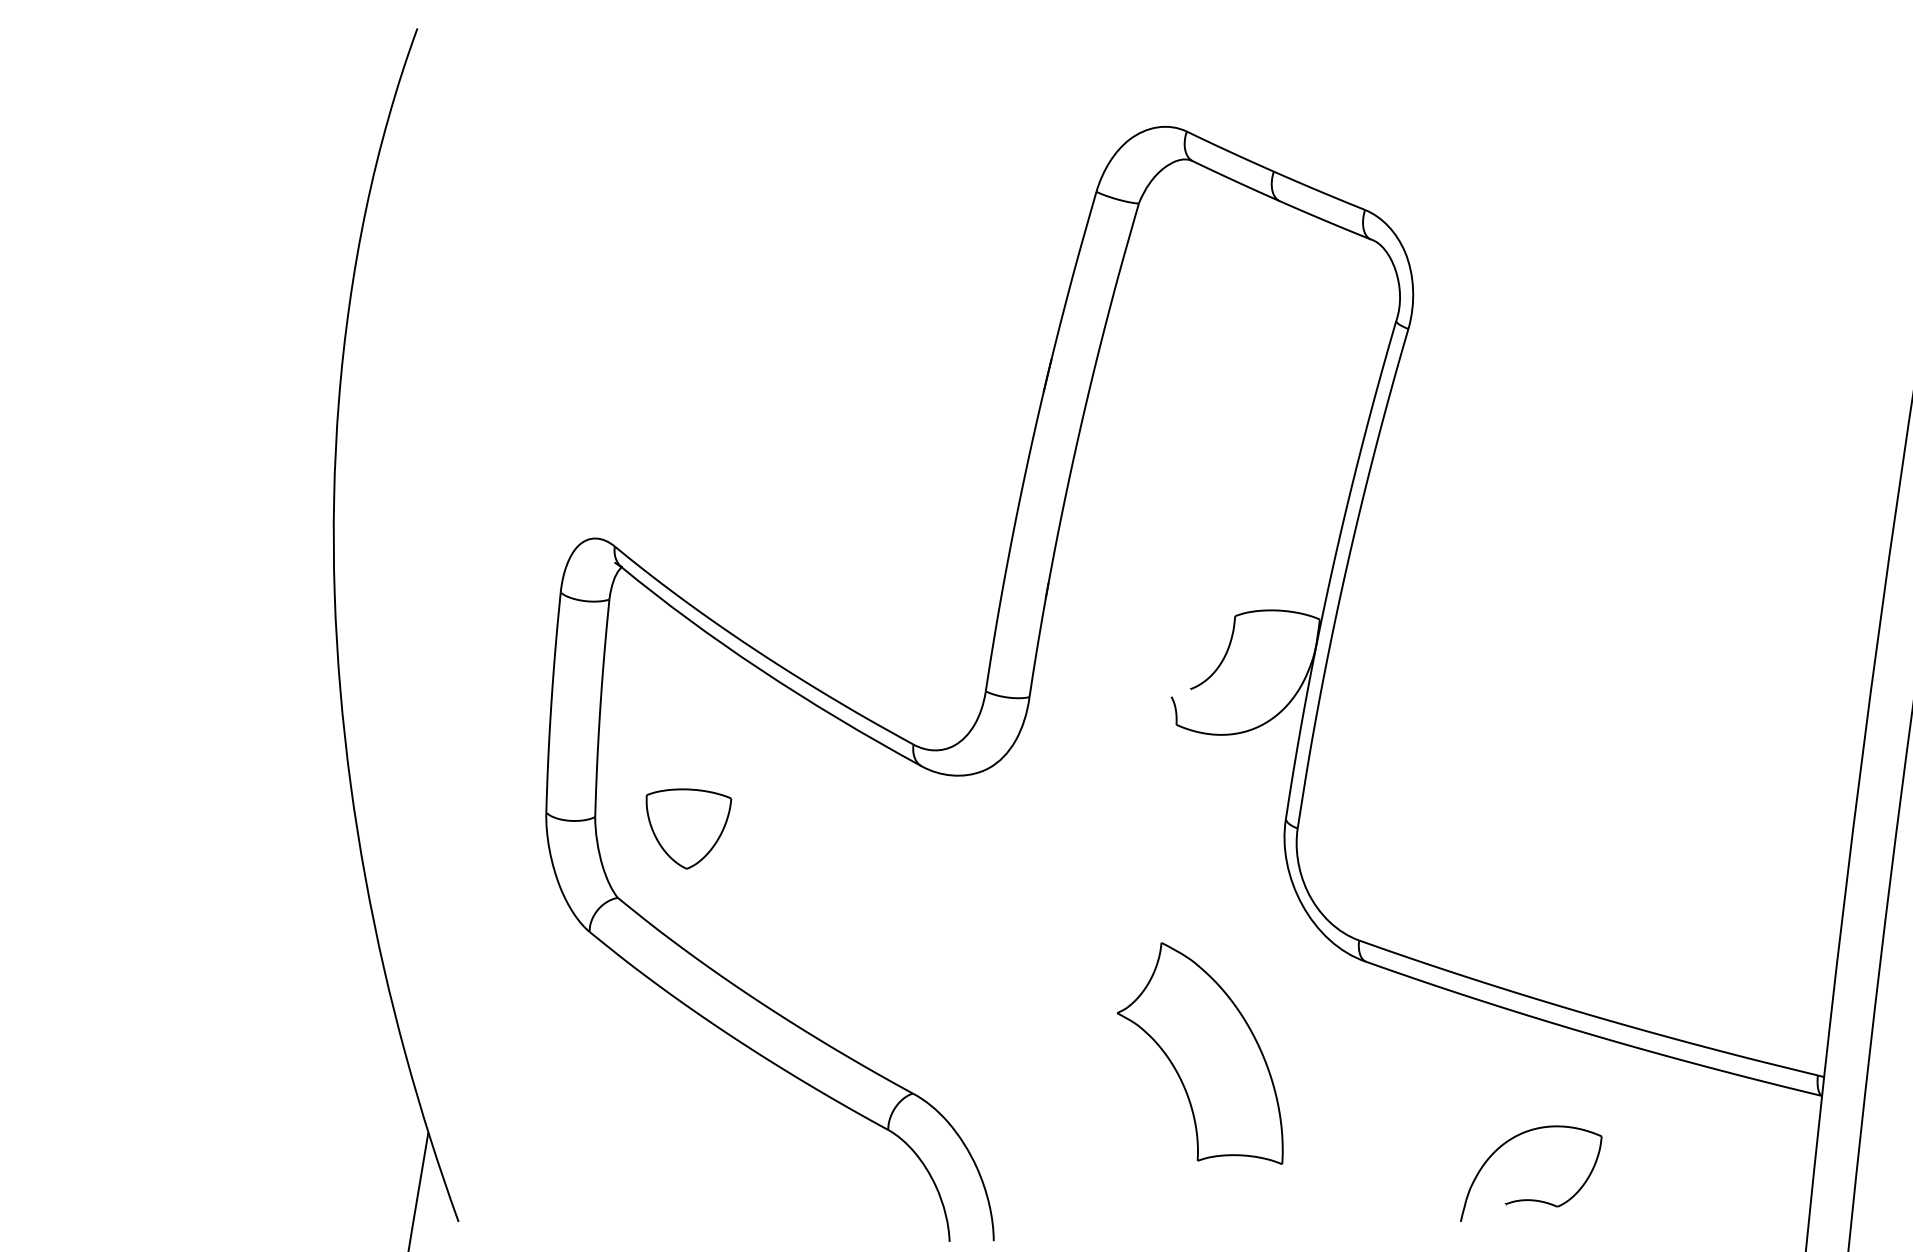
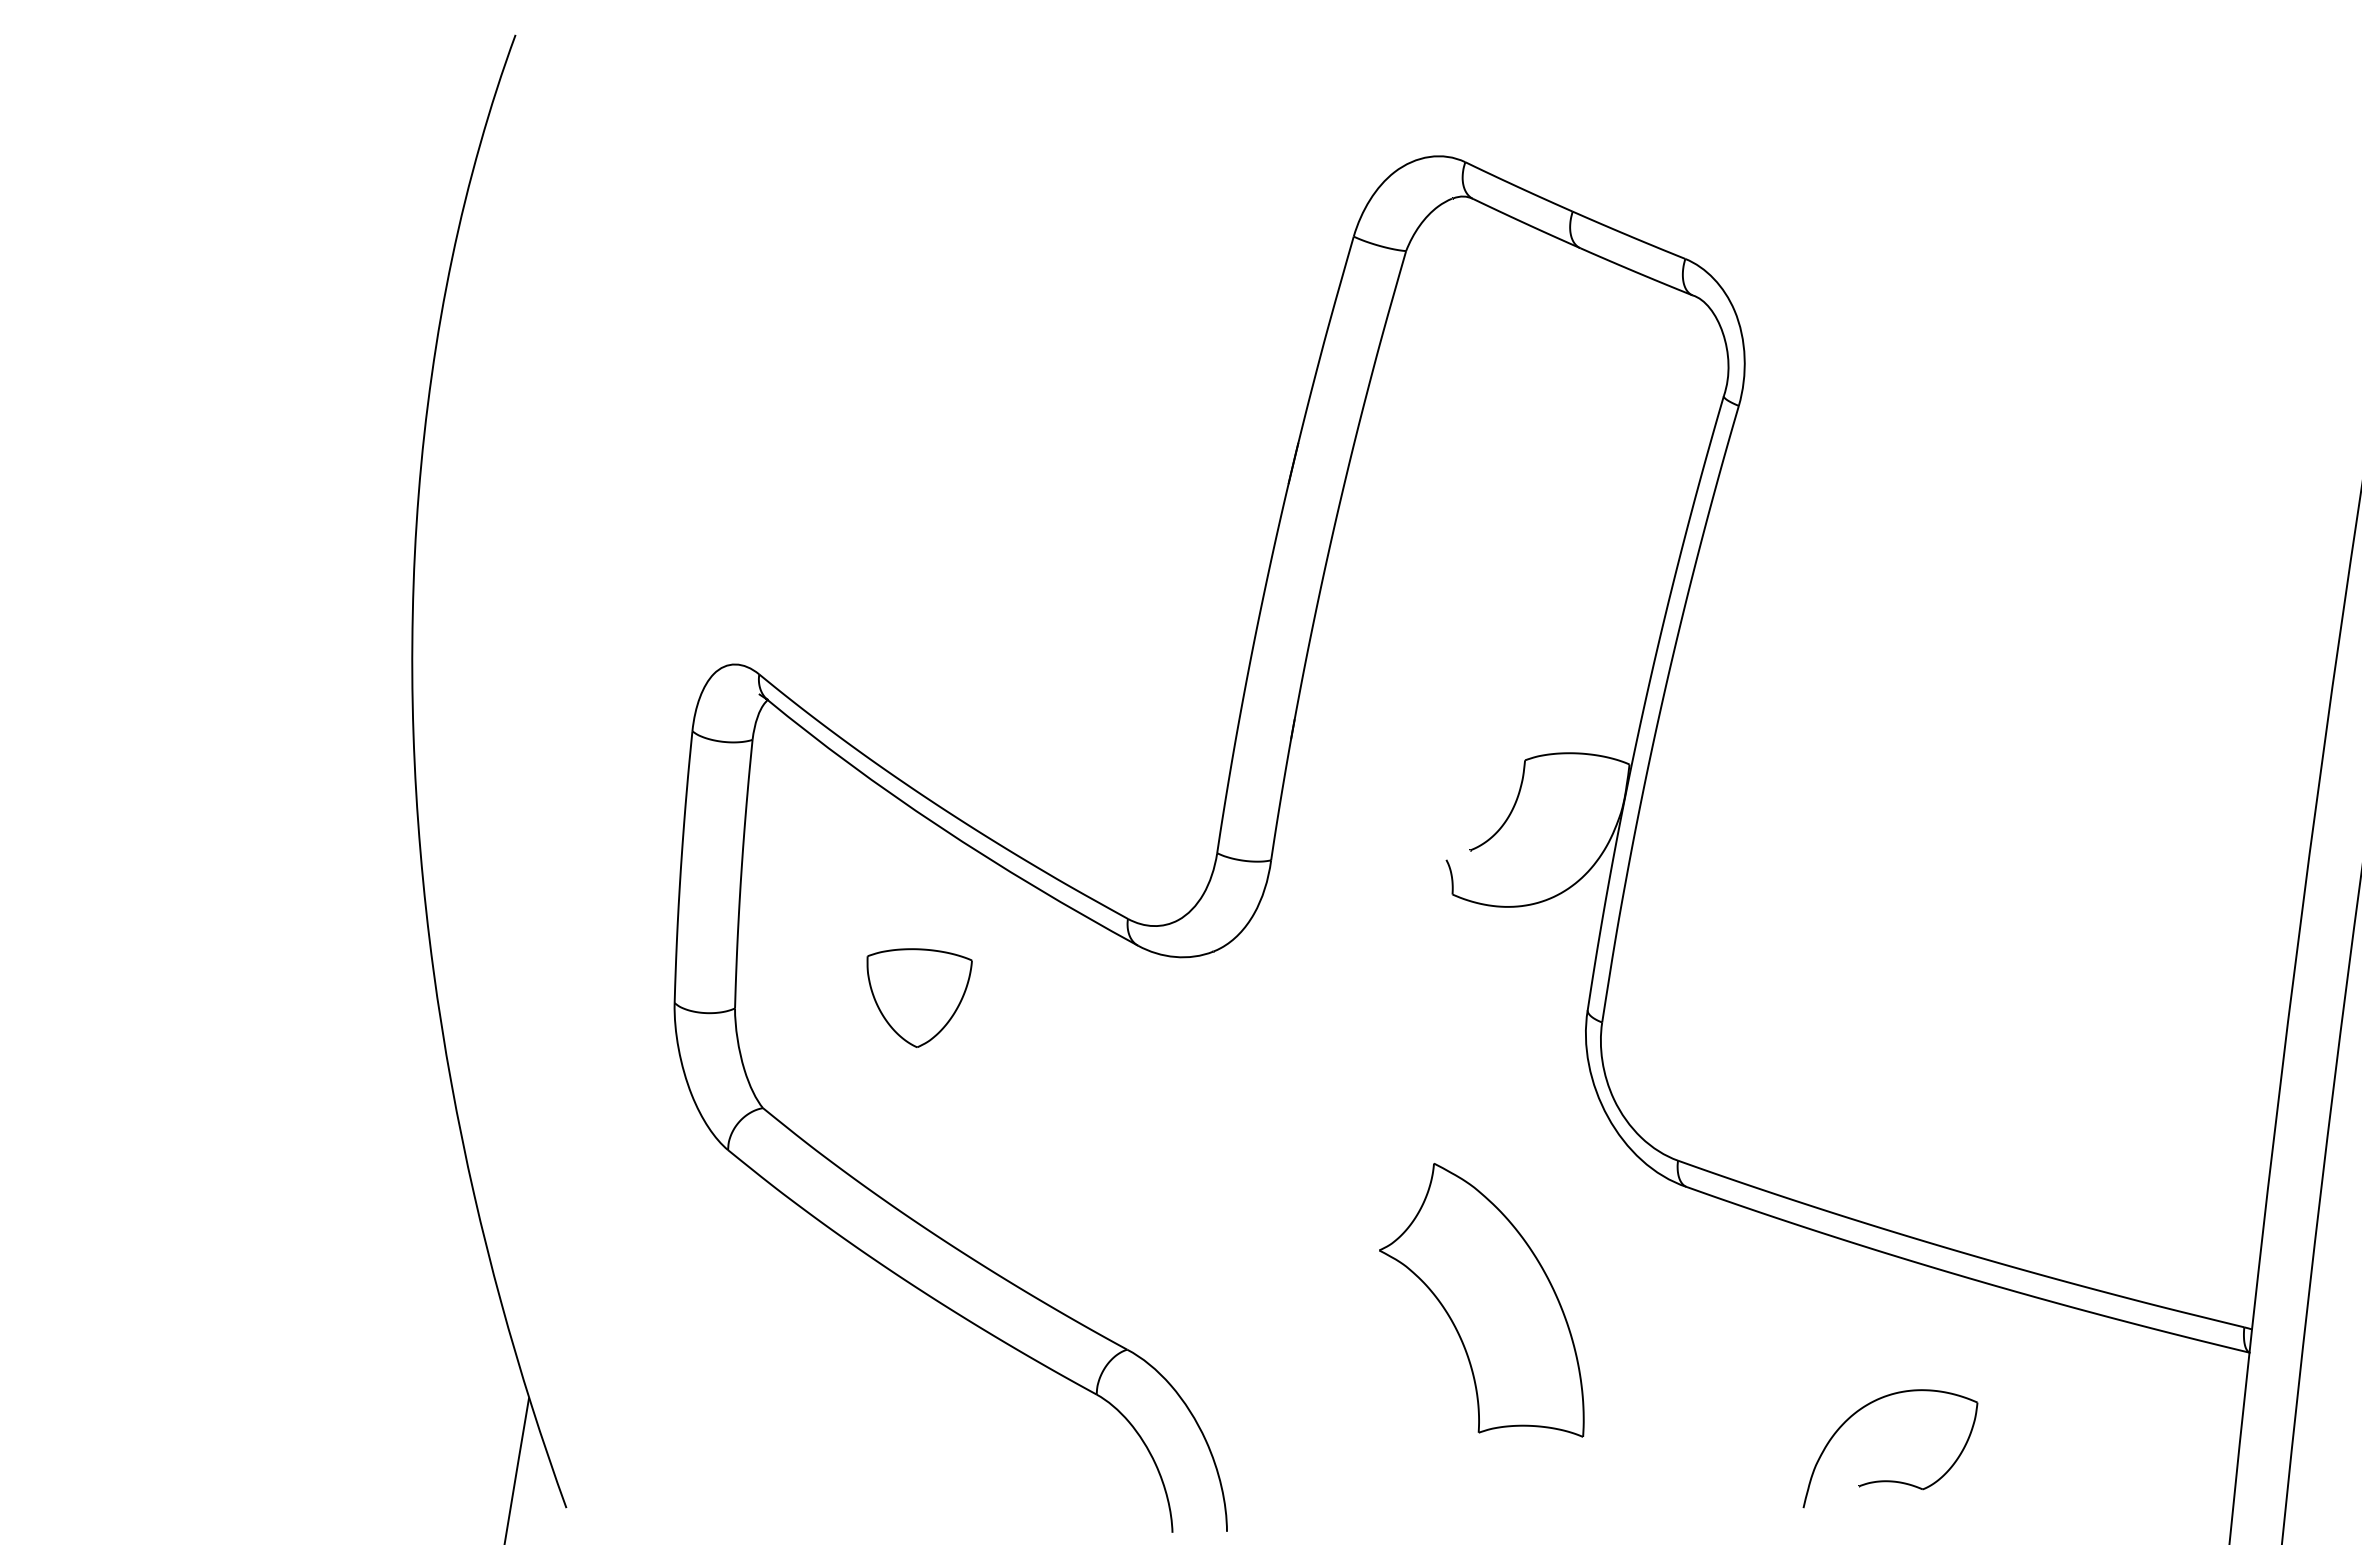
part: (688, 828) -> (919, 997), moved

